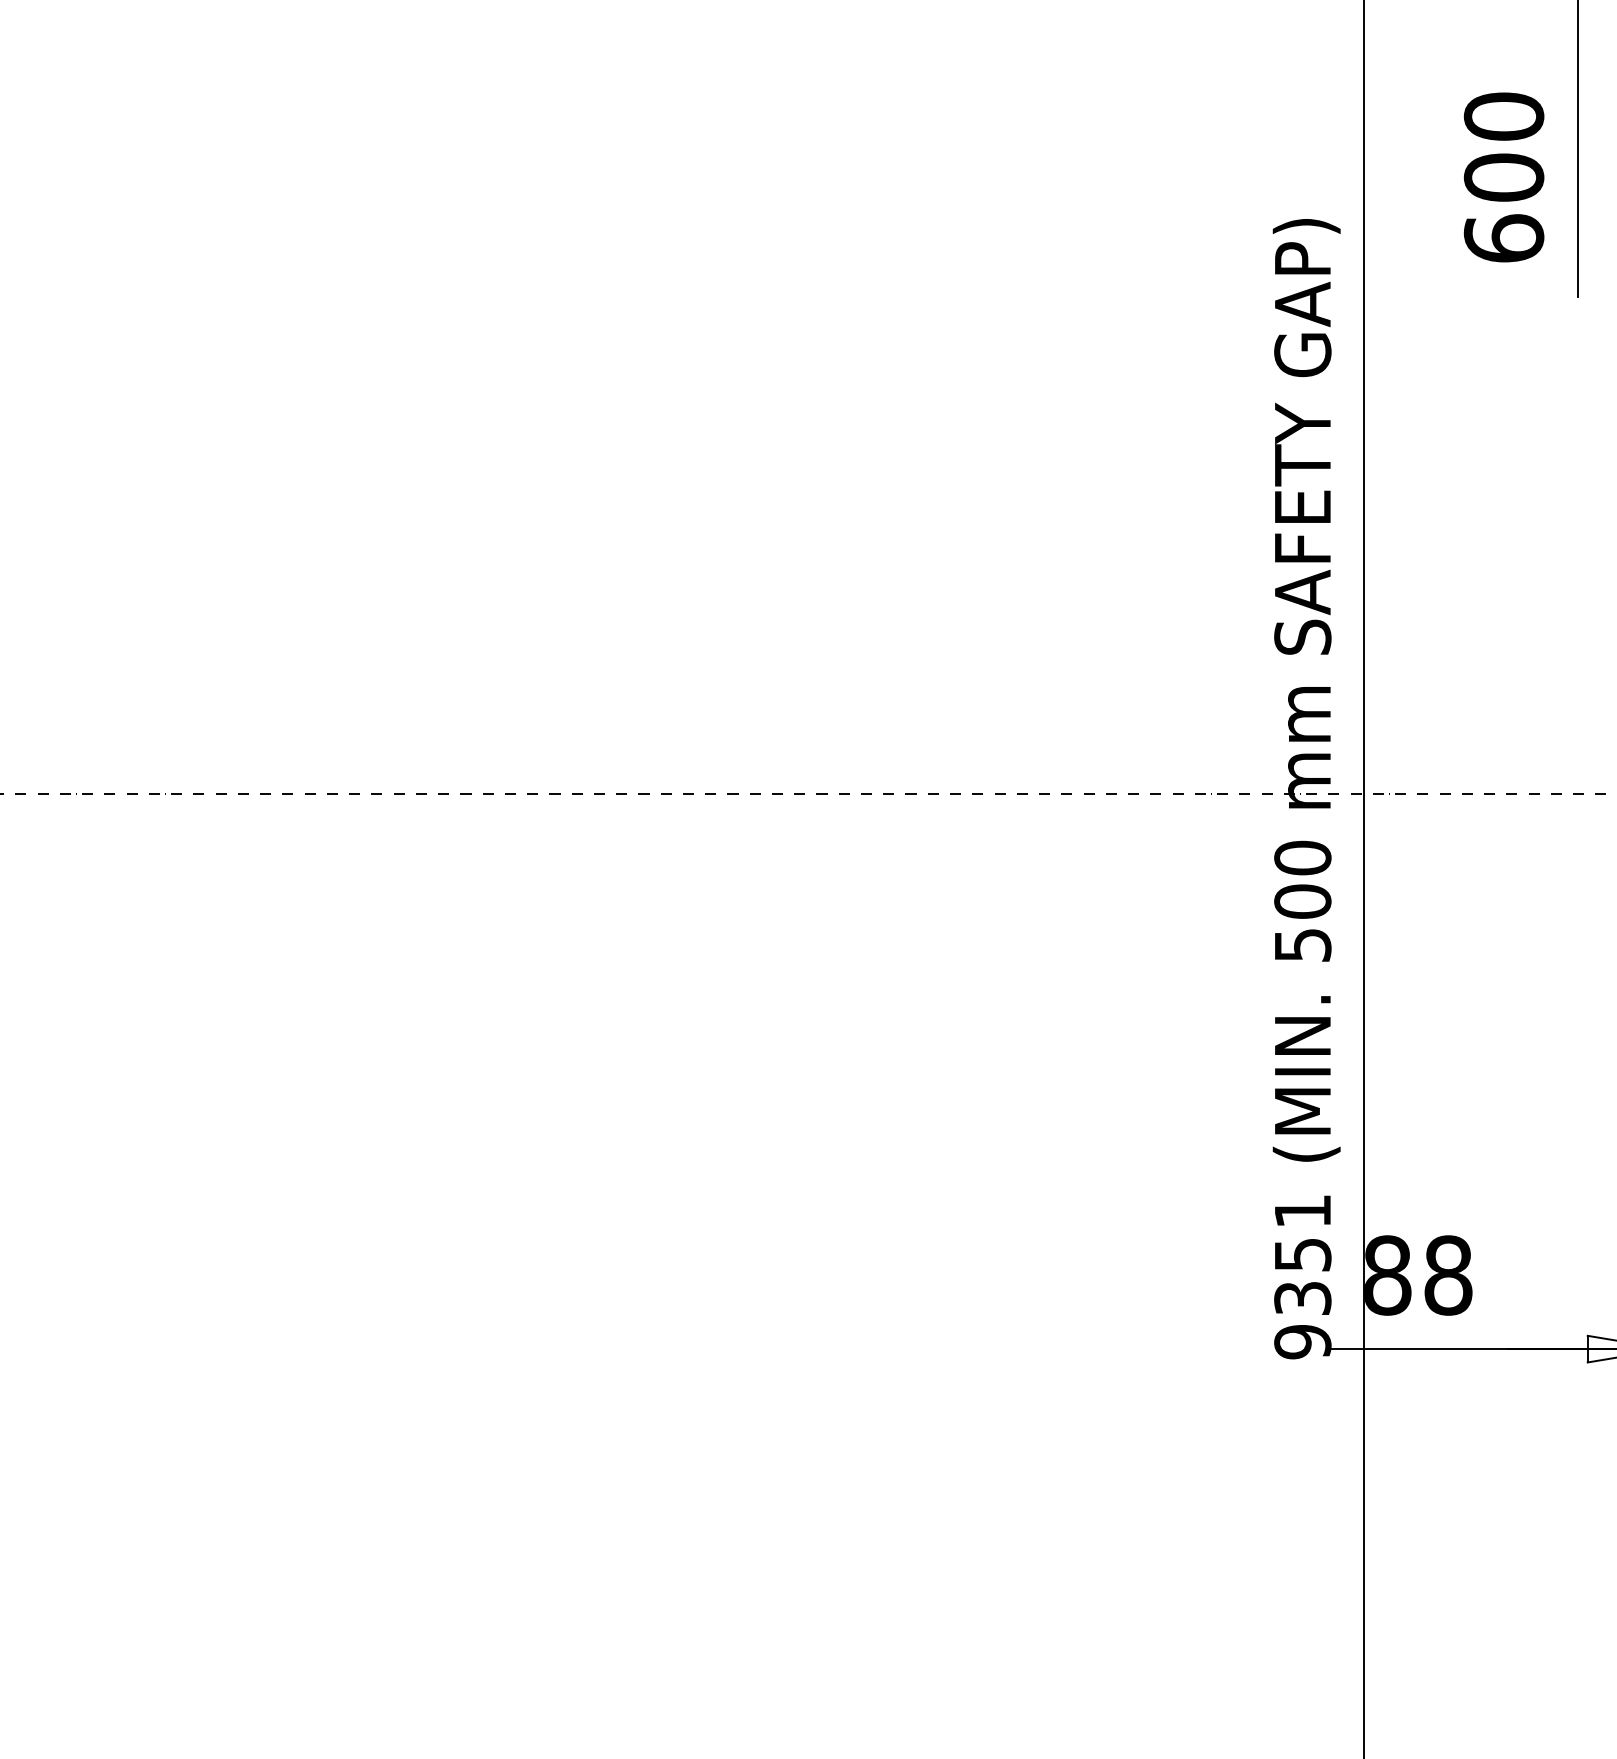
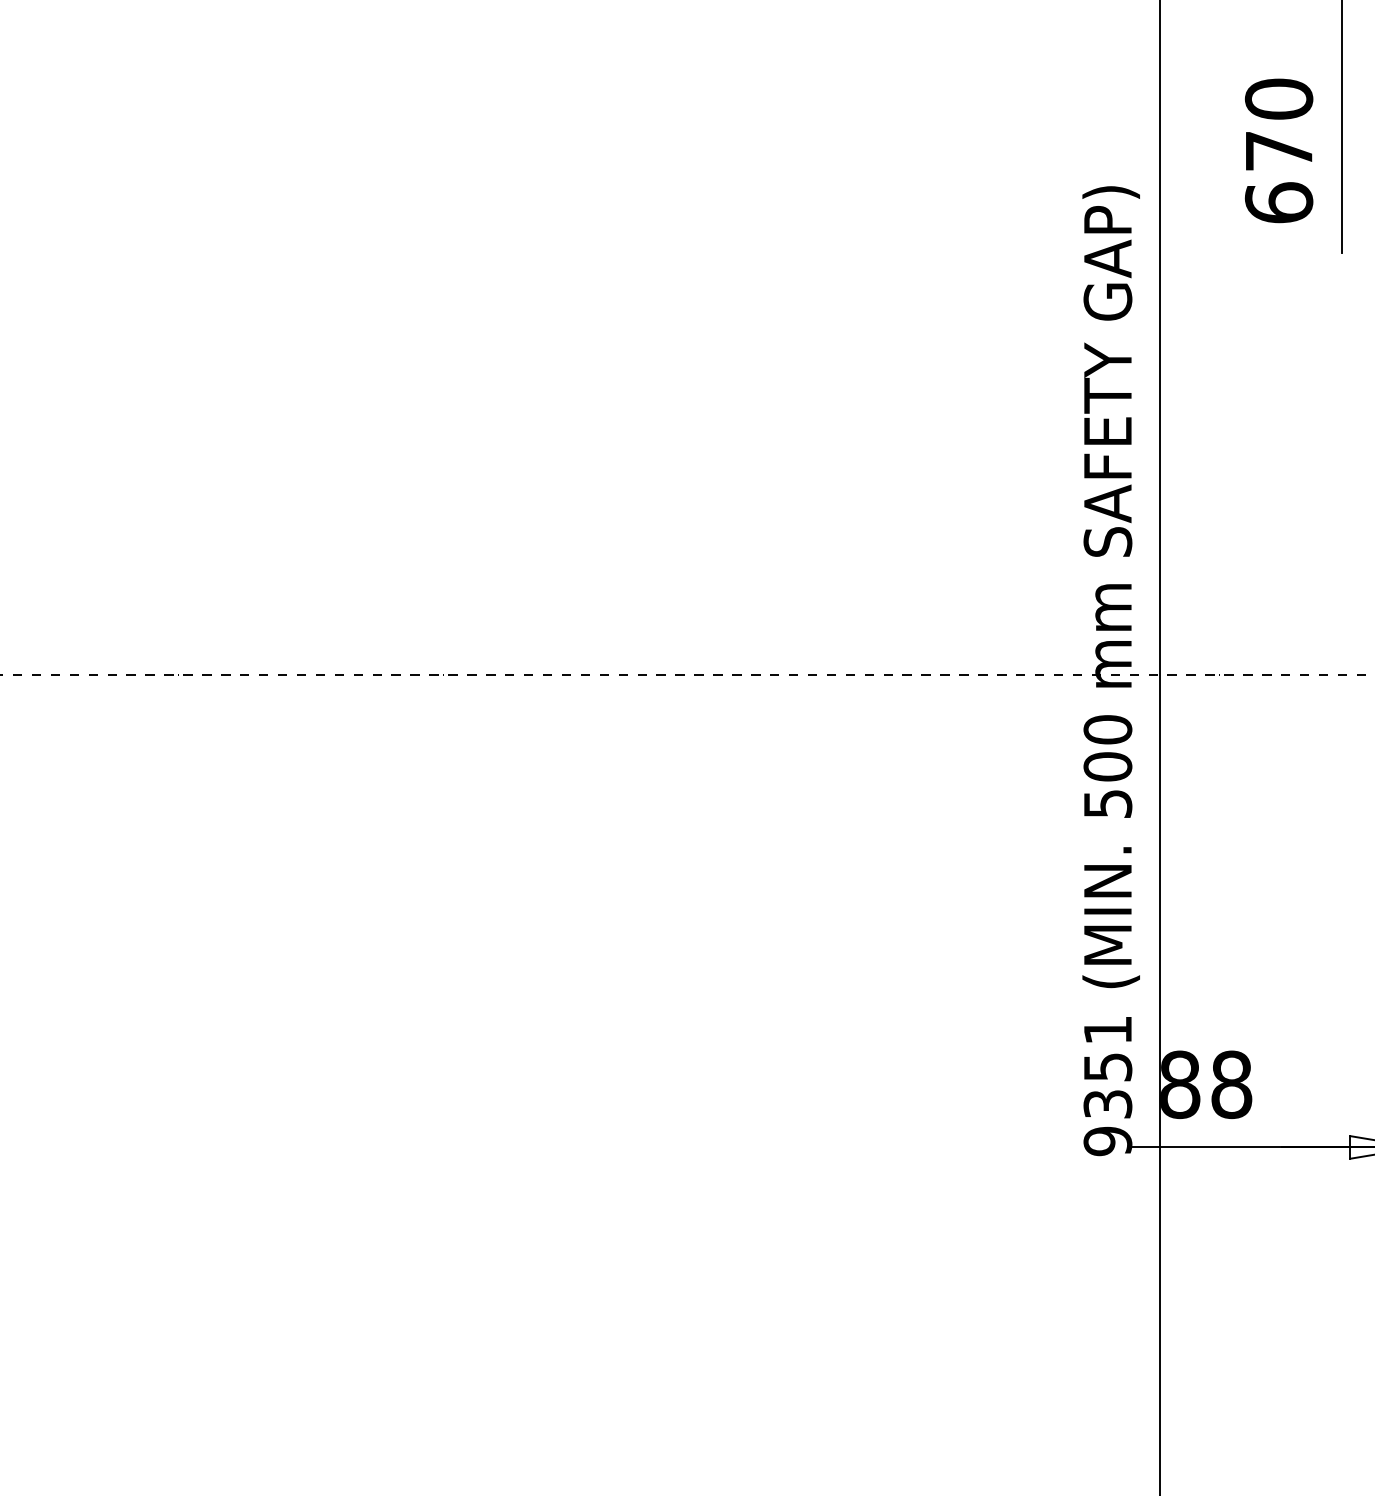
text: (1503, 177) -> (1278, 150), 600 -> 670

